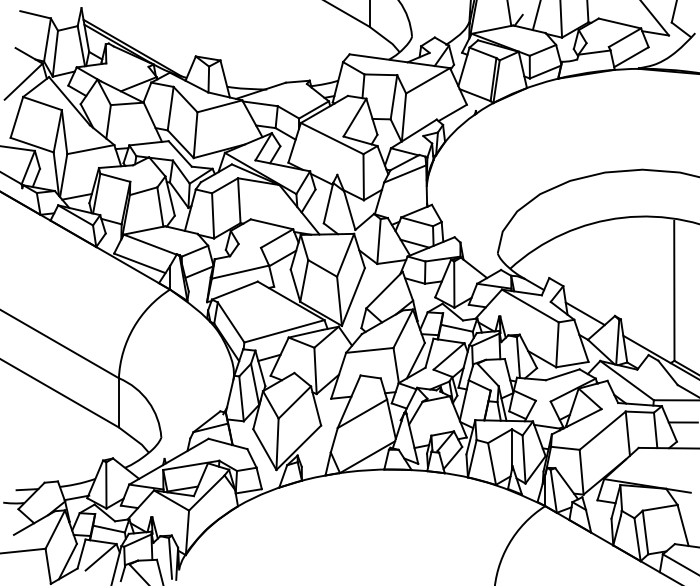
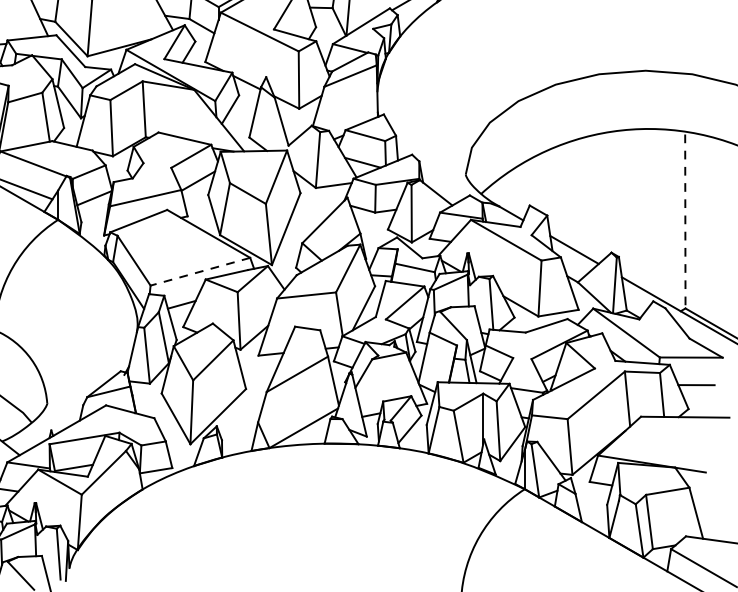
line: (674, 290) -> (685, 220), solid -> dashed
line: (284, 331) -> (200, 271), solid -> dashed

